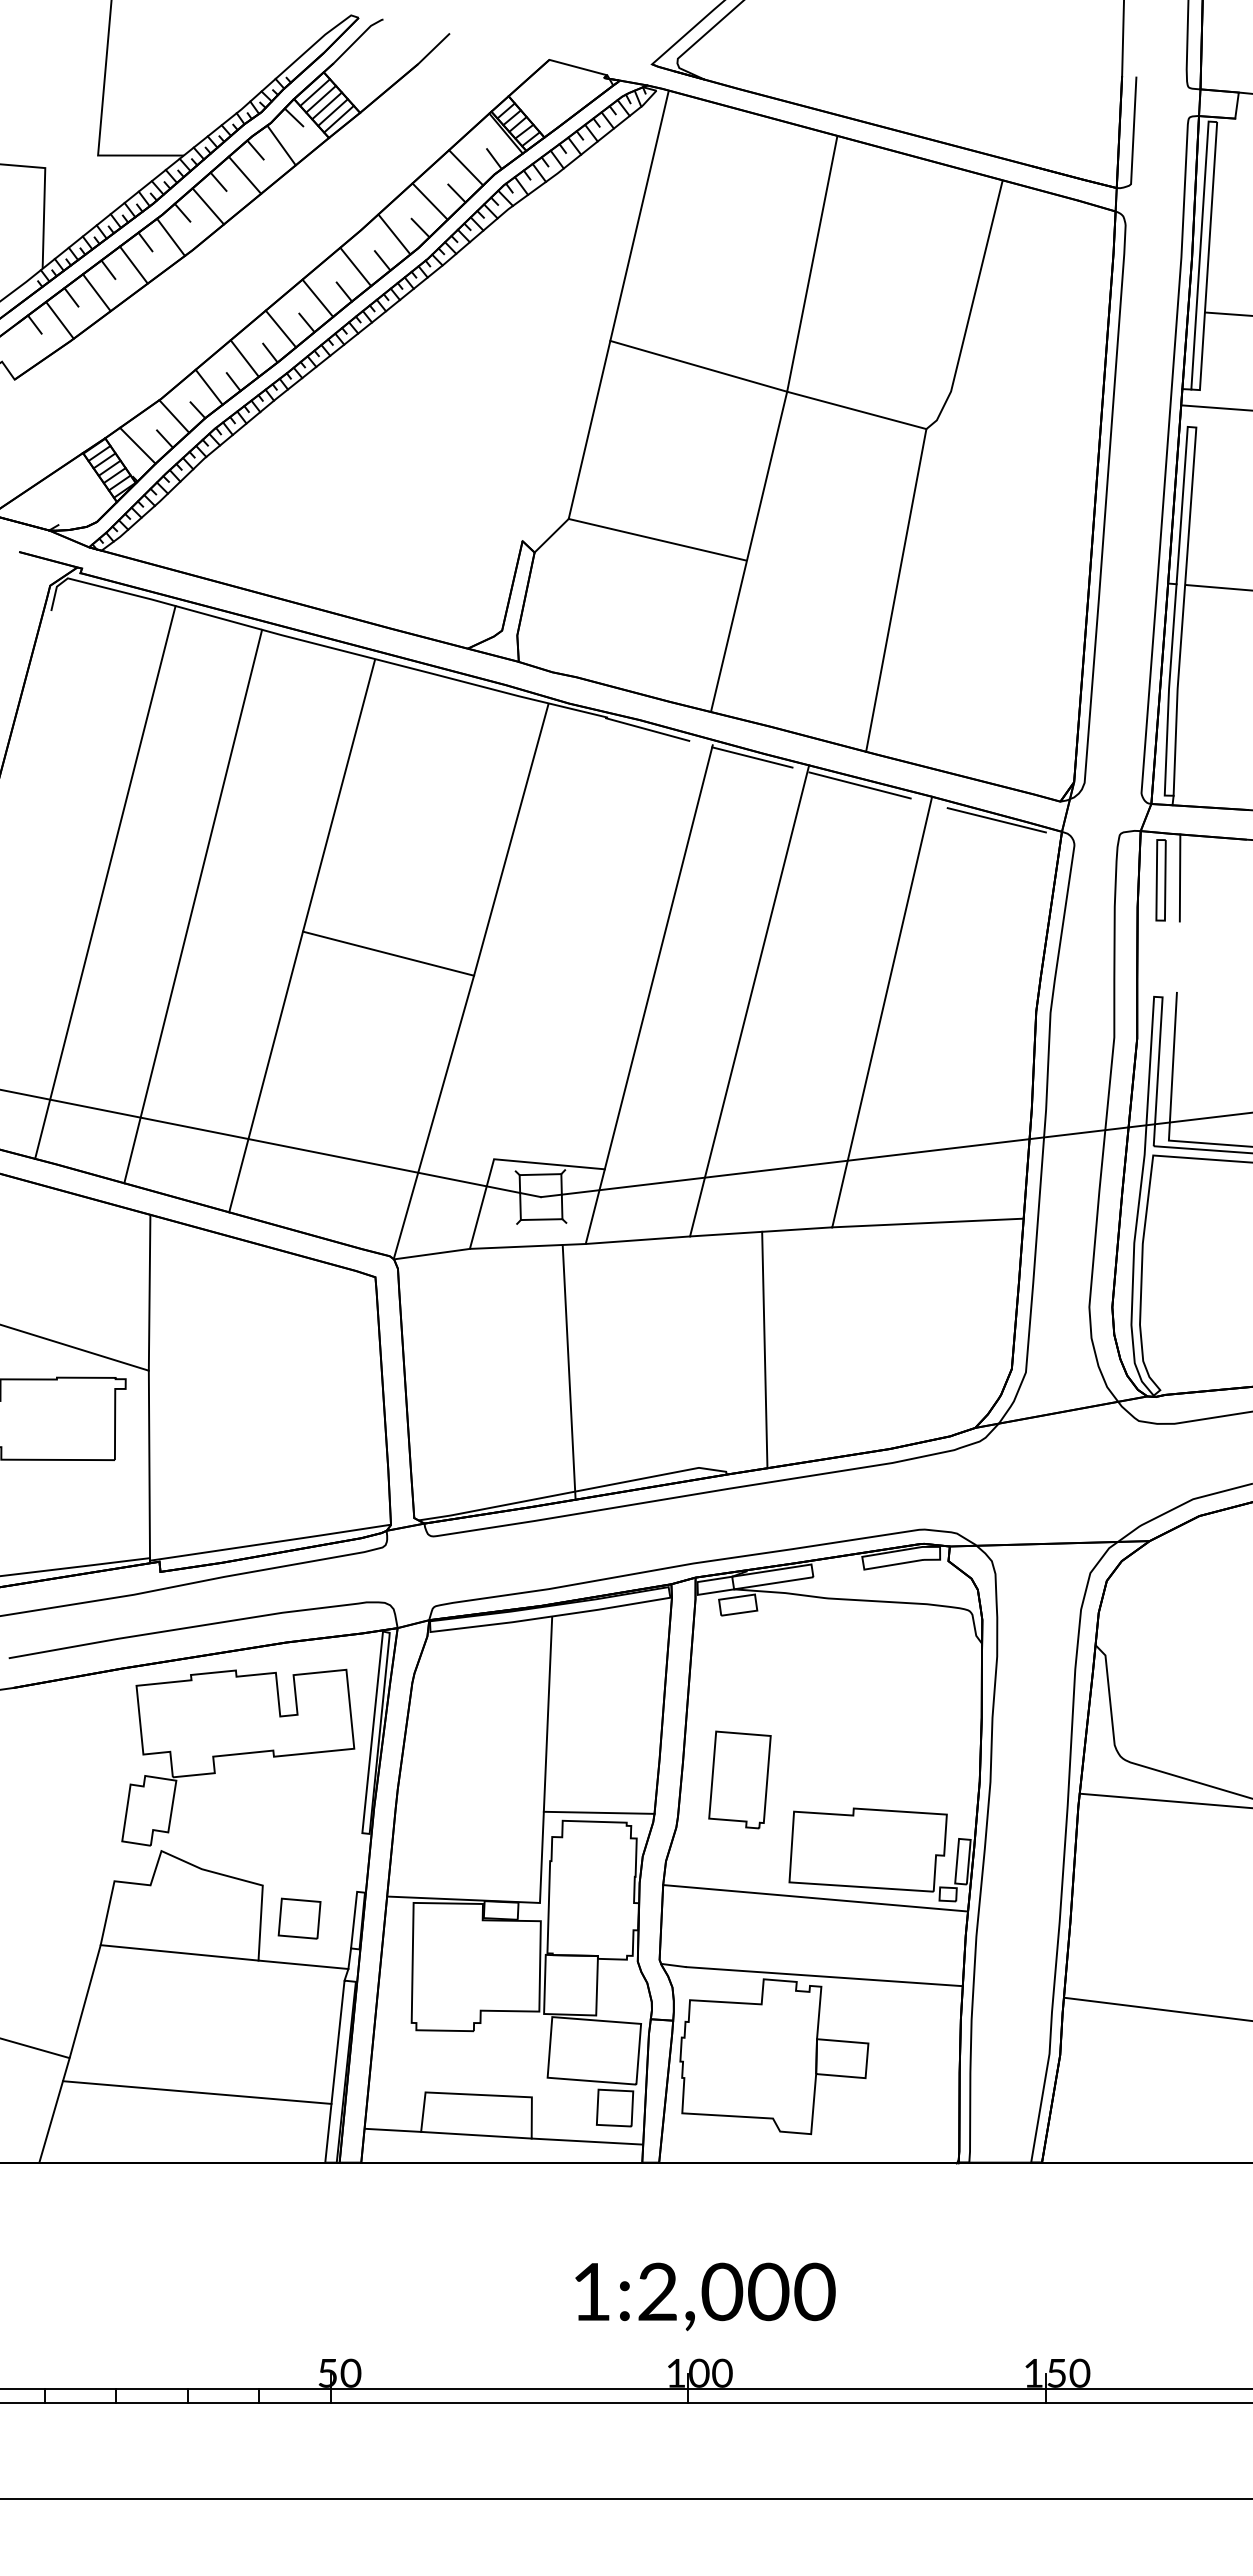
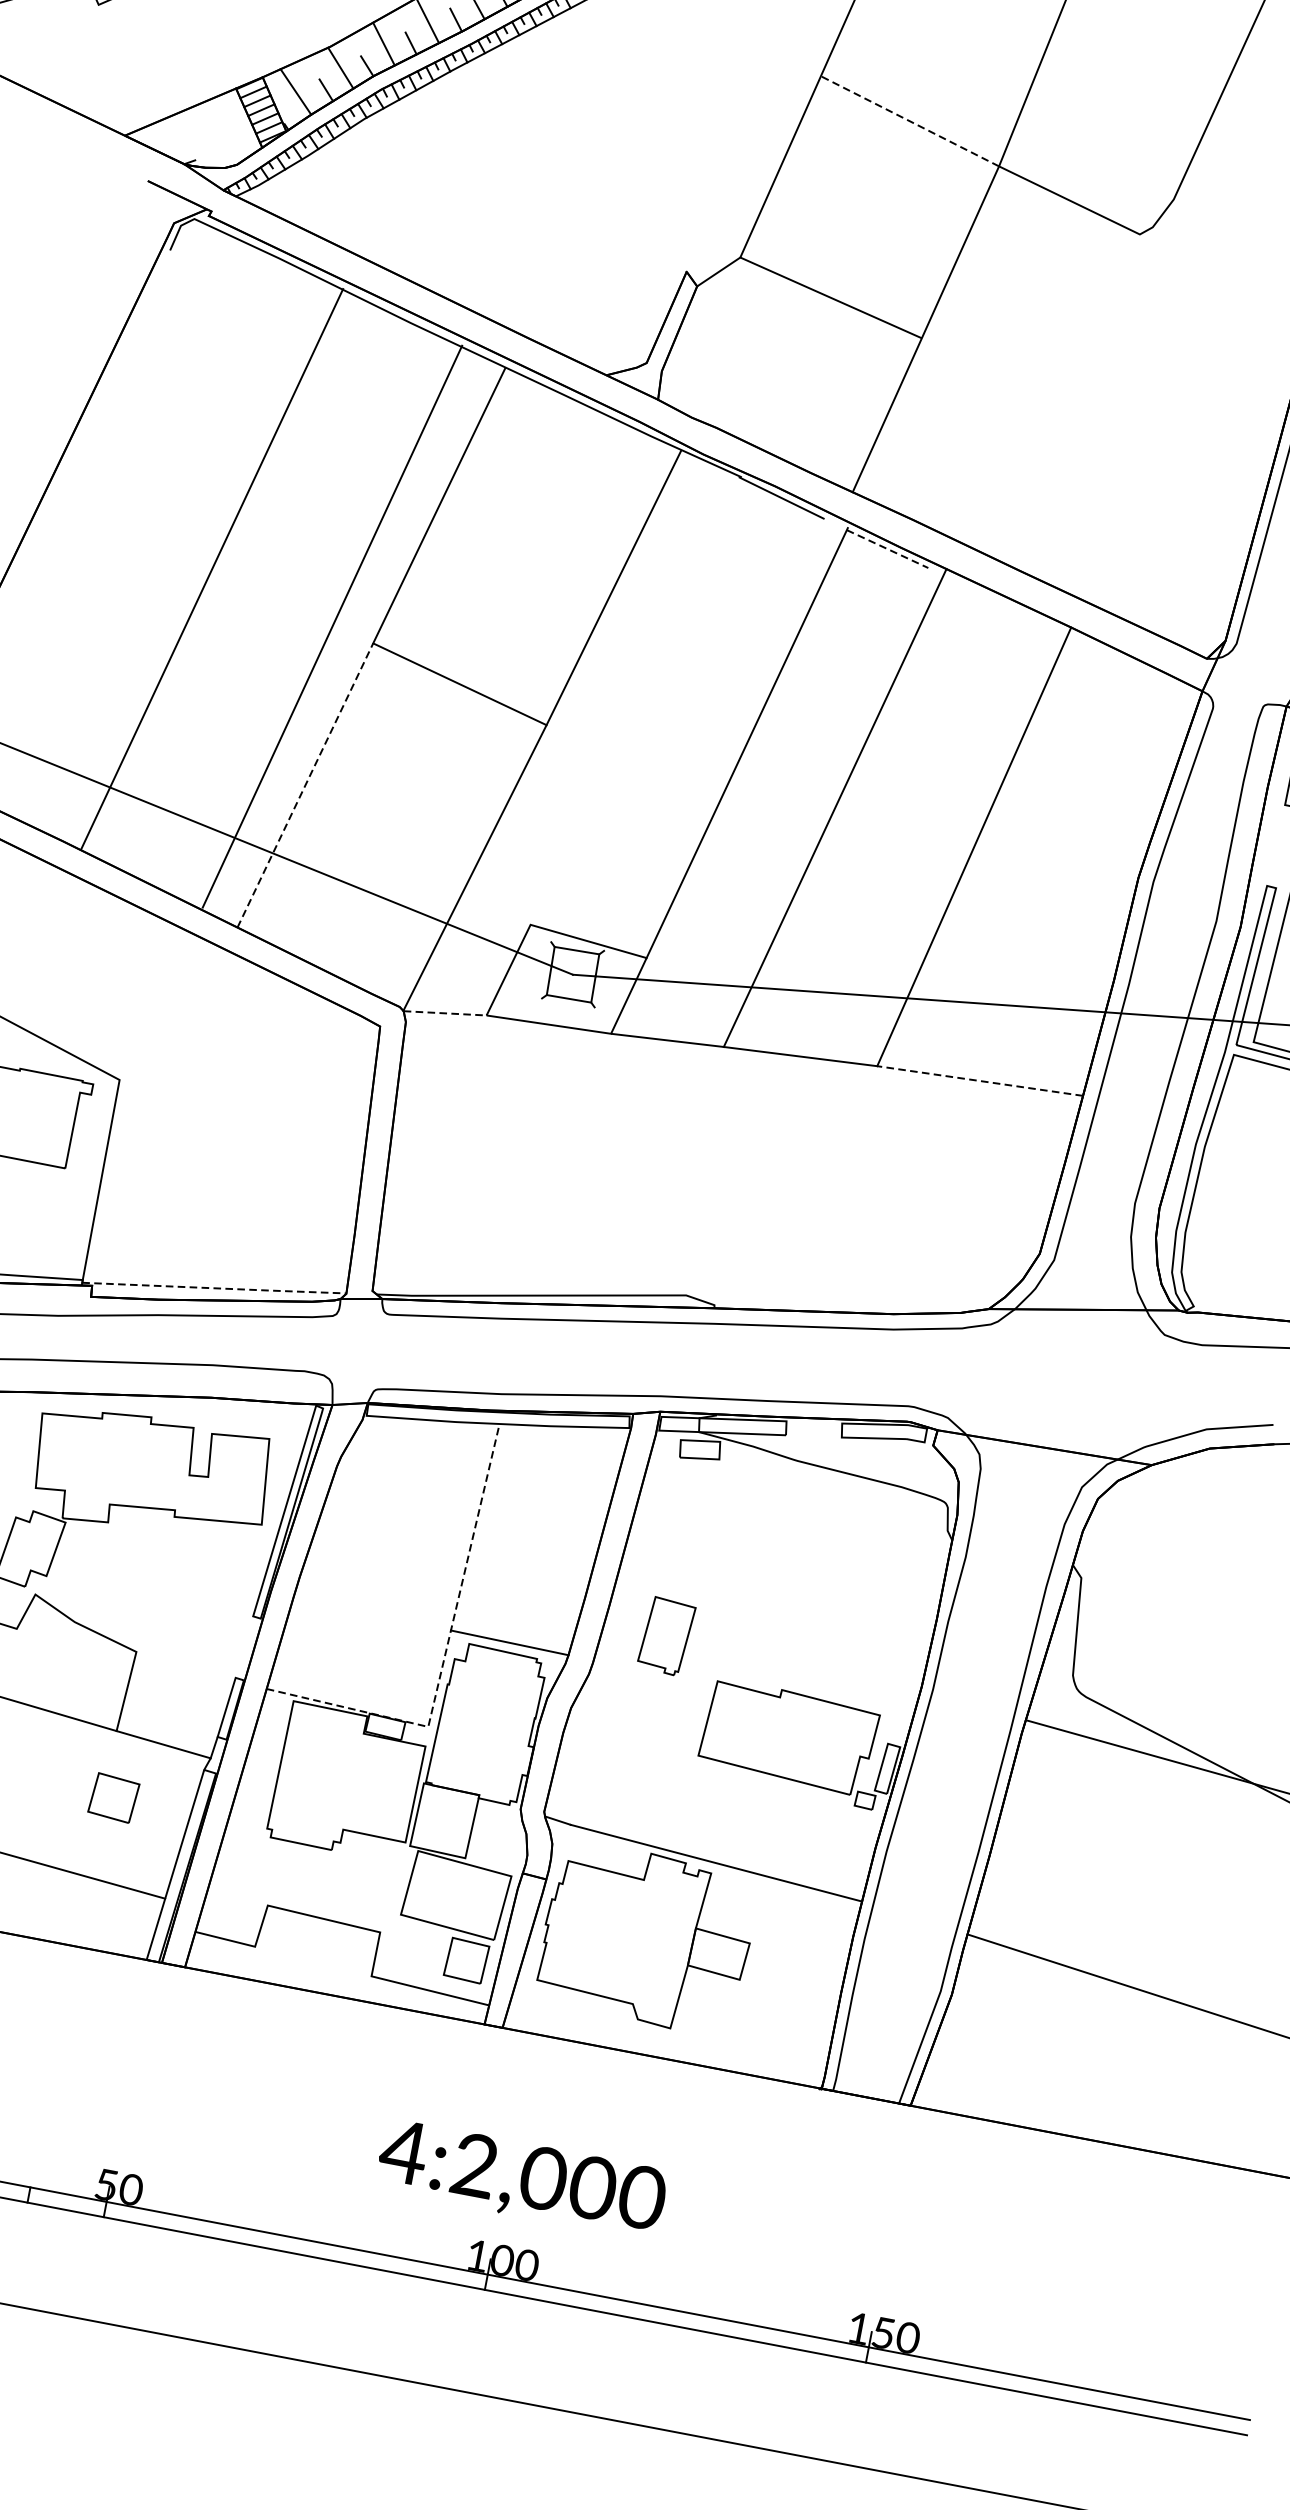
line: (698, 366) -> (909, 121), solid -> dashed
line: (896, 590) -> (1075, 400), removed
line: (752, 757) -> (887, 549), solid -> dashed
line: (859, 785) -> (996, 600), removed
line: (996, 820) -> (1135, 665), removed
line: (105, 882) -> (212, 569), moved
line: (193, 906) -> (332, 626), moved
line: (266, 1071) -> (305, 785), solid -> dashed
line: (927, 1223) -> (979, 1081), solid -> dashed
line: (432, 1254) -> (445, 1013), solid -> dashed
line: (149, 1292) -> (136, 996), removed
line: (764, 1349) -> (780, 1182), removed
line: (568, 1372) -> (566, 1167), removed
line: (271, 1542) -> (215, 1288), solid -> dashed
part: (739, 1779) -> (666, 1635), size x0.7
line: (542, 1835) -> (444, 1655), solid -> dashed
line: (815, 1898) -> (722, 1778), removed
part: (299, 1918) -> (113, 1797), moved
line: (476, 2134) -> (313, 1960), removed
text: (590, 2291) -> (403, 2151), 1:2,000 -> 4:2,000

